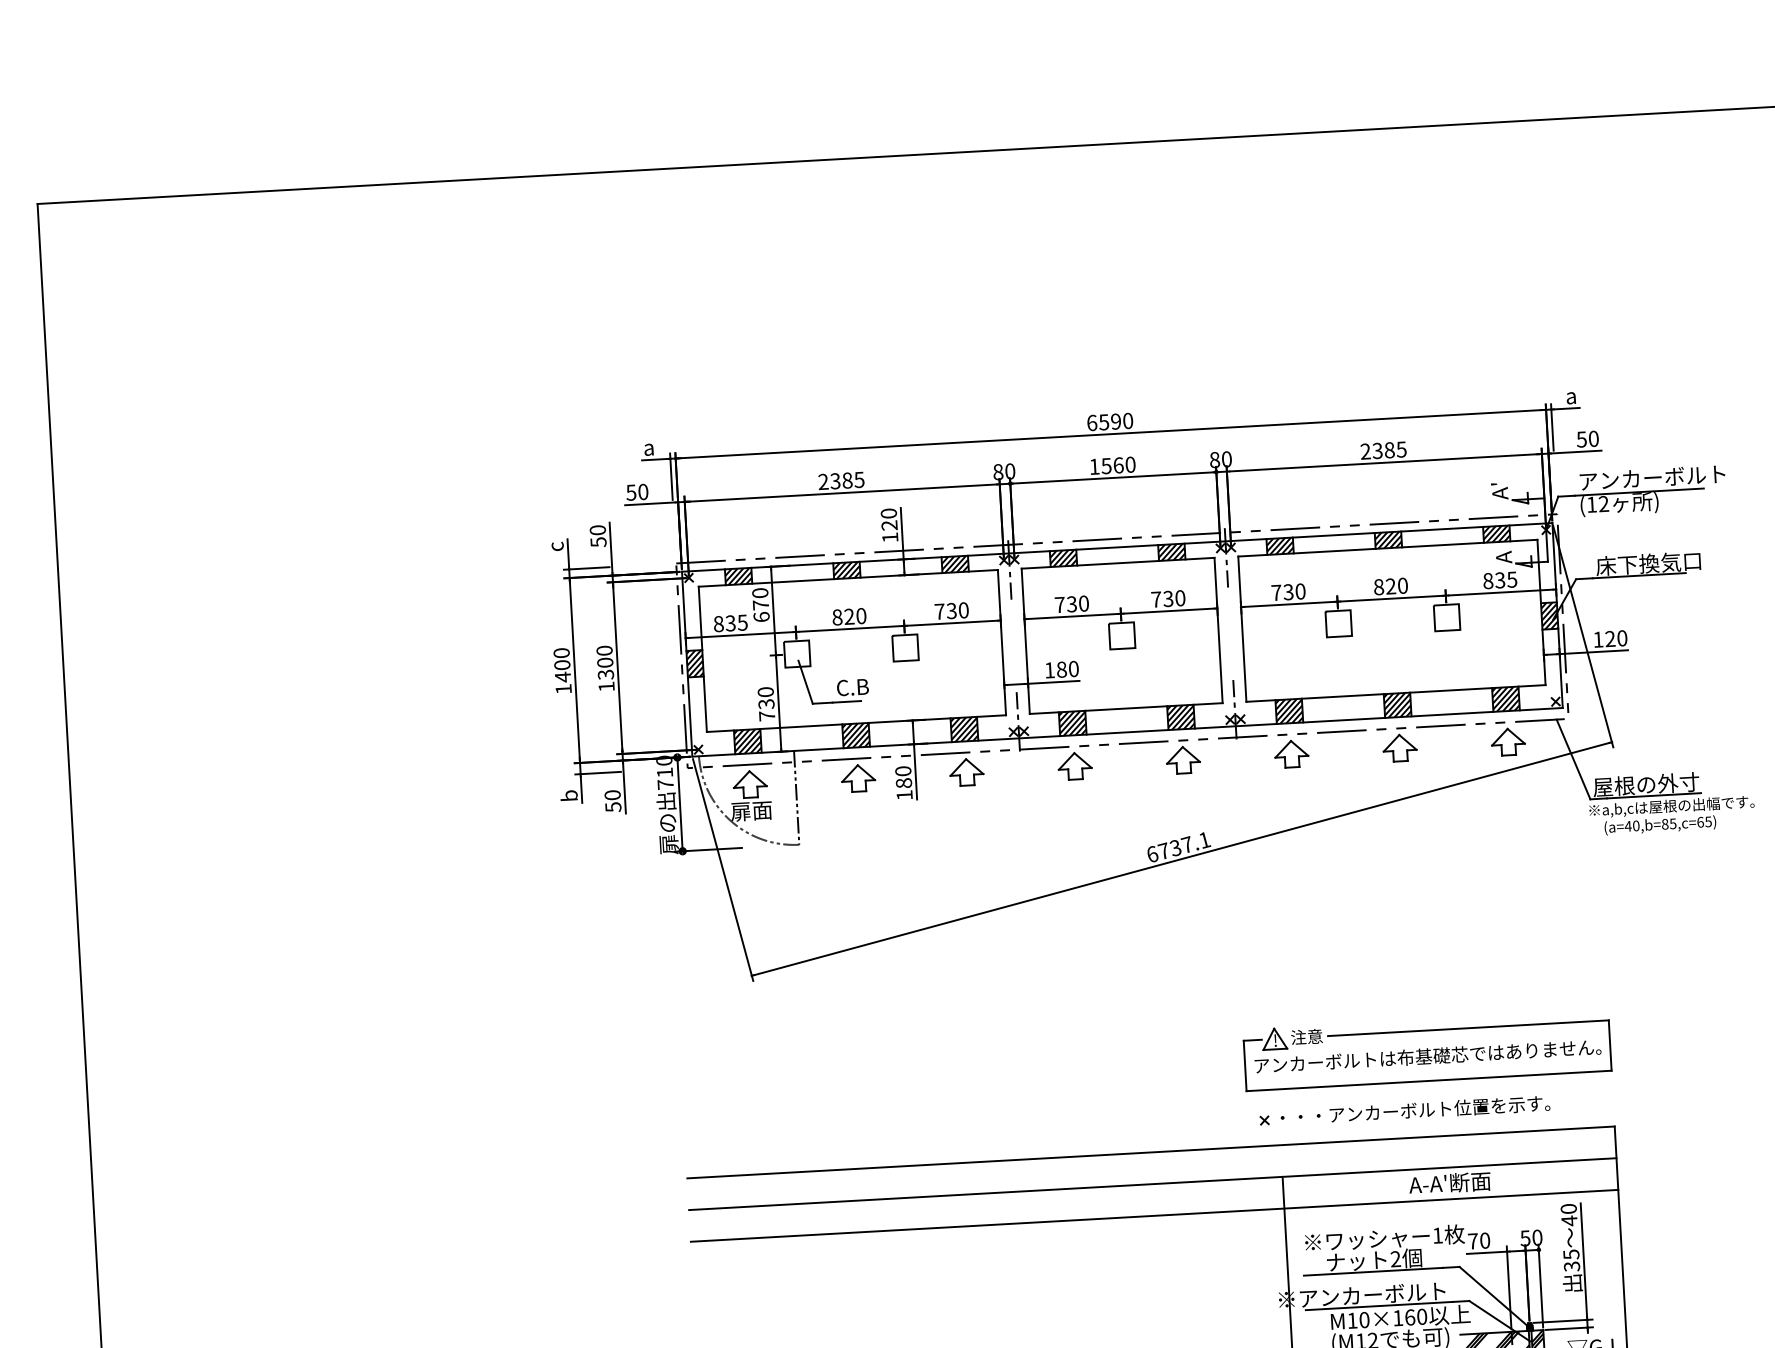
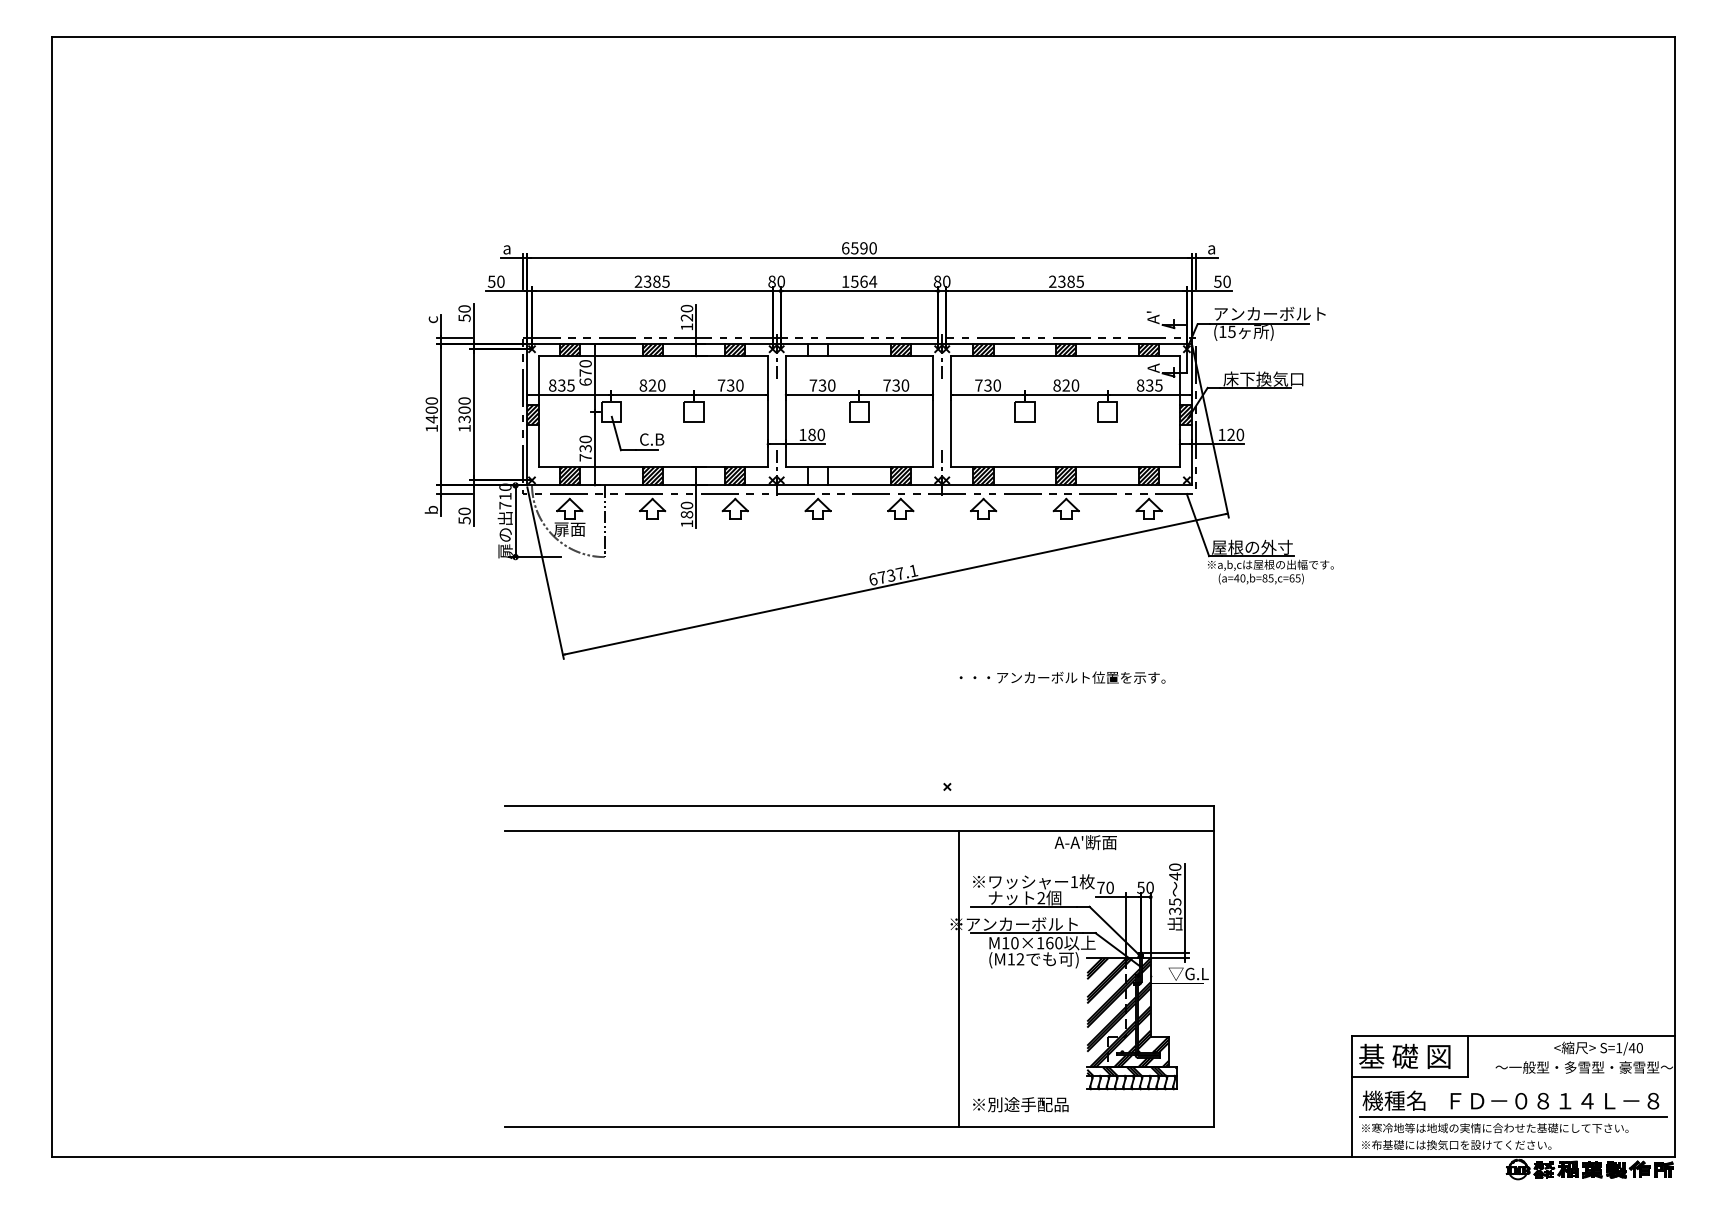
text: (1131, 464) -> (873, 281), 1560 -> 1564
text: (1603, 503) -> (1231, 331), (12 -> (15
hatch: (1062, 558) -> (817, 350), removed
hatch: (1071, 723) -> (817, 476), removed
part: (1427, 1050) -> (1074, 740), removed
text: (1415, 1110) -> (1062, 677), moved
line: (1154, 1215) -> (859, 854), removed

